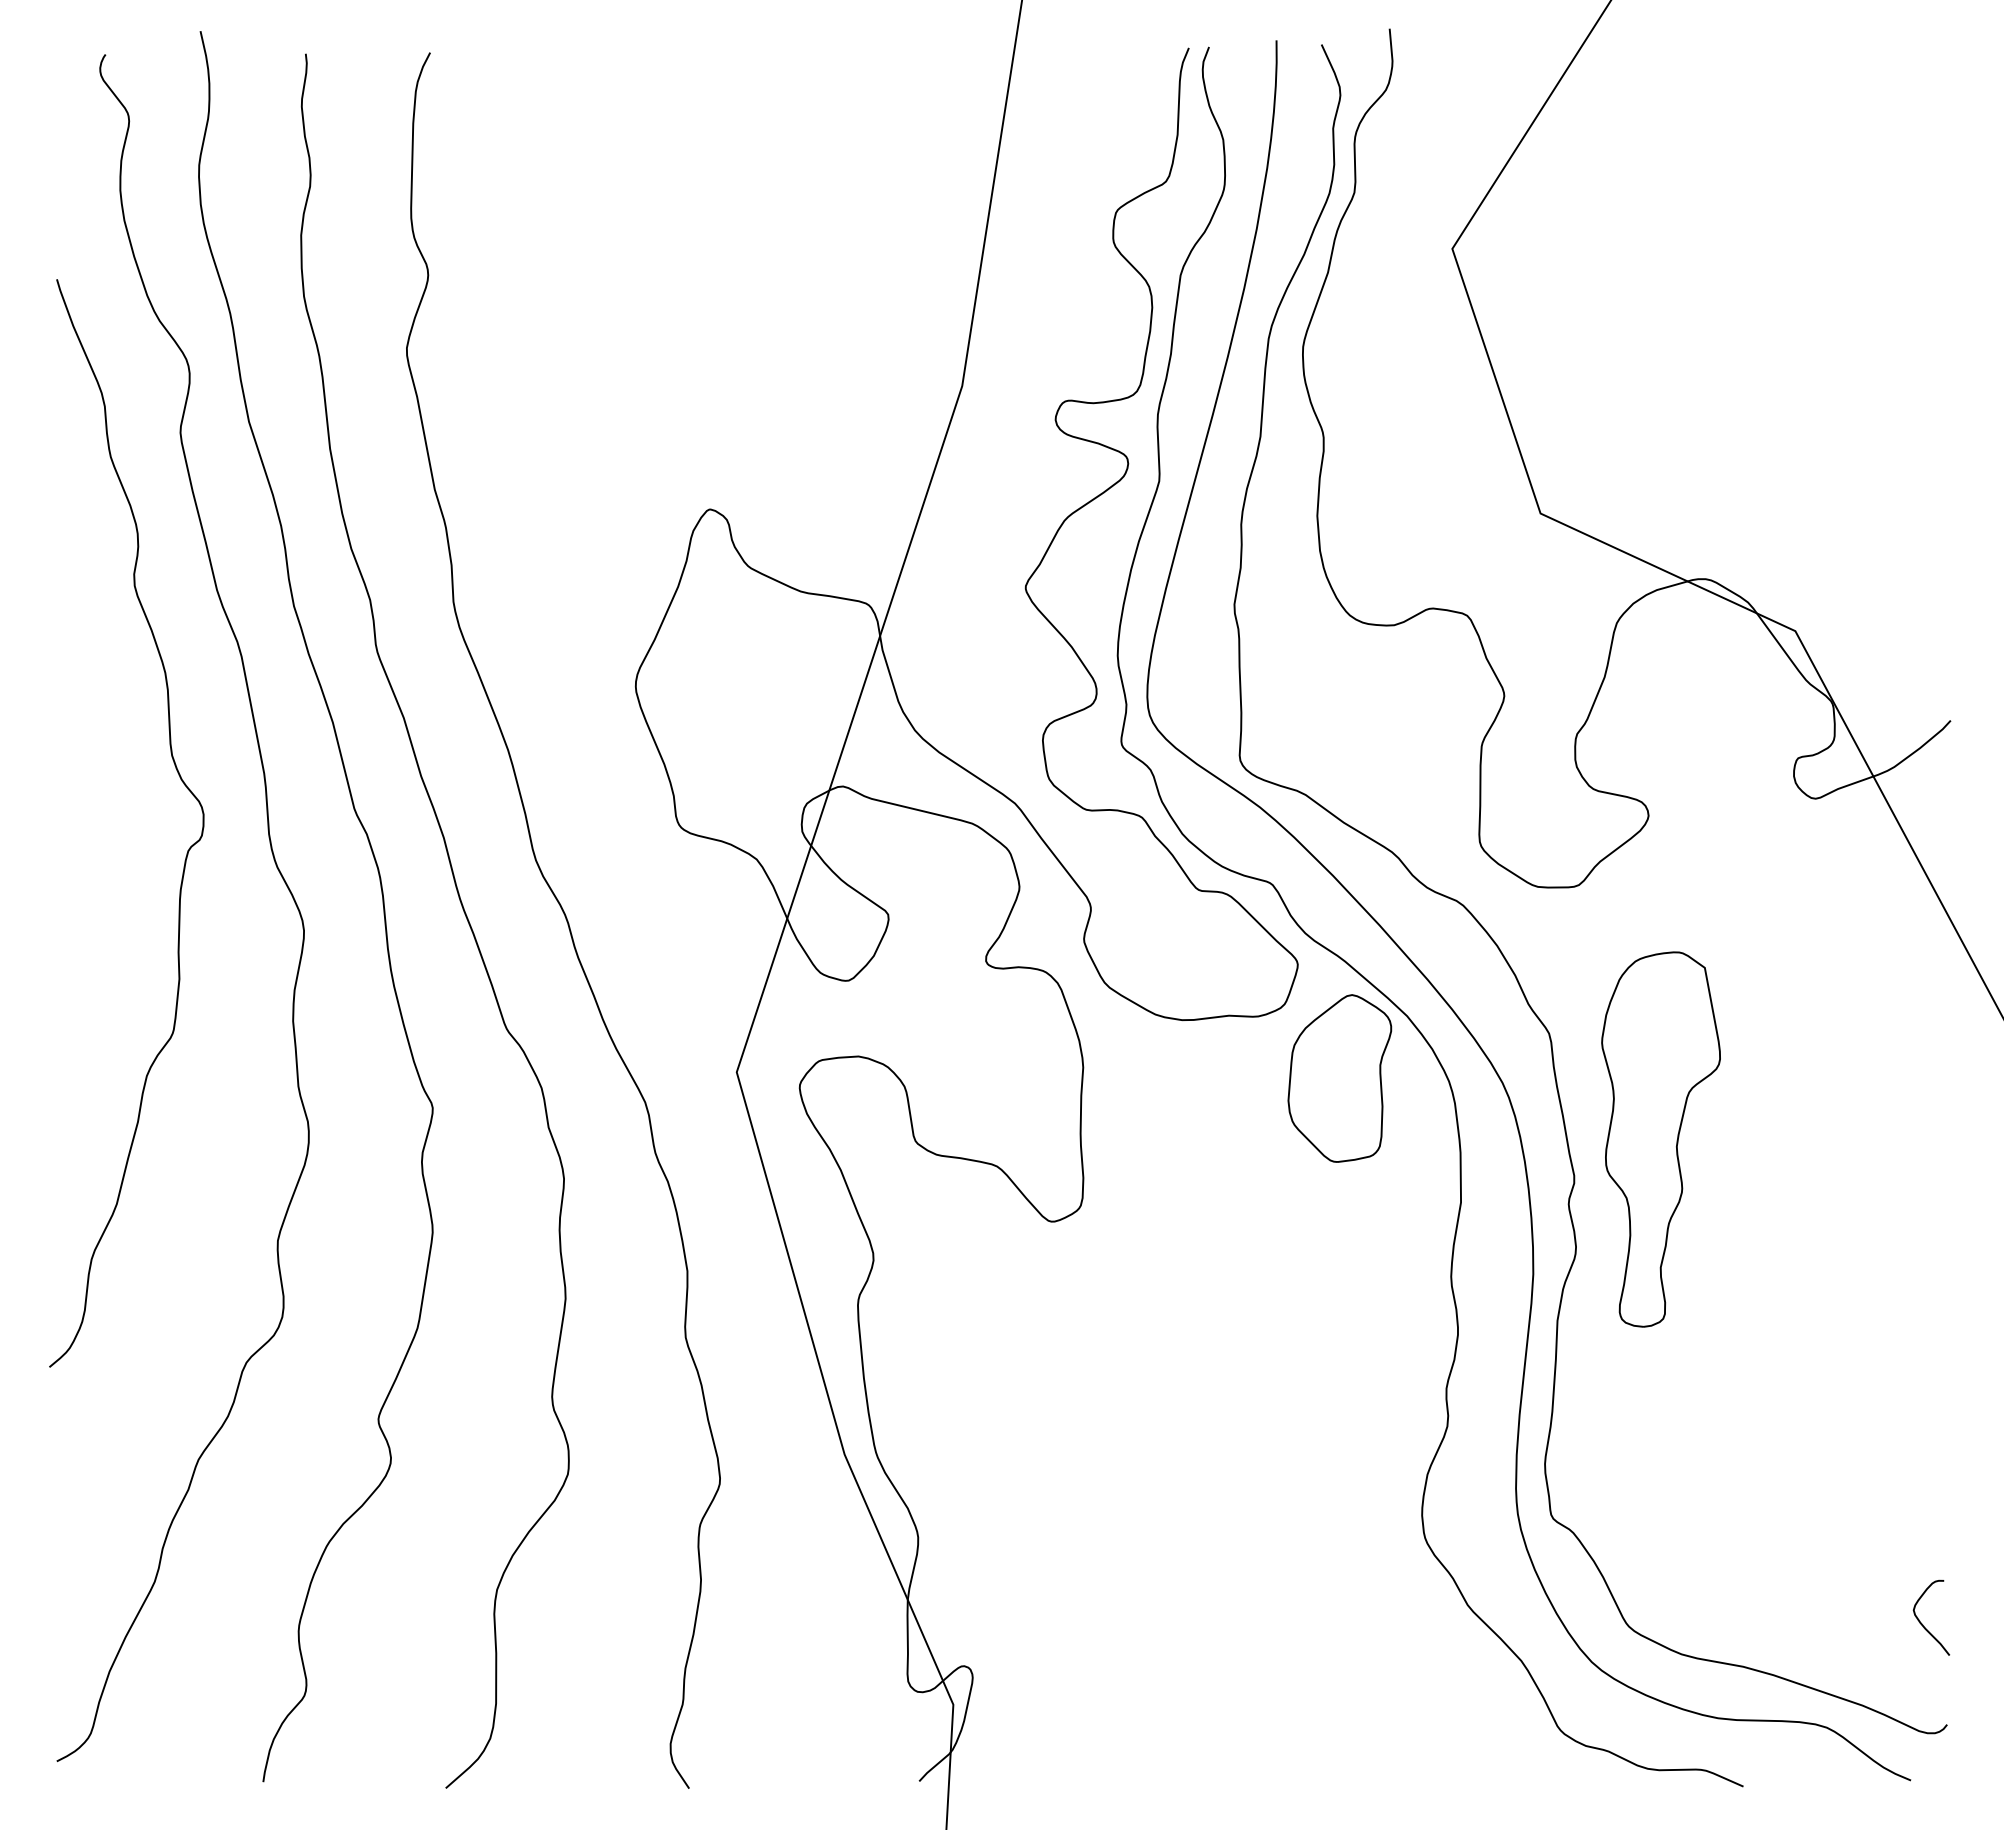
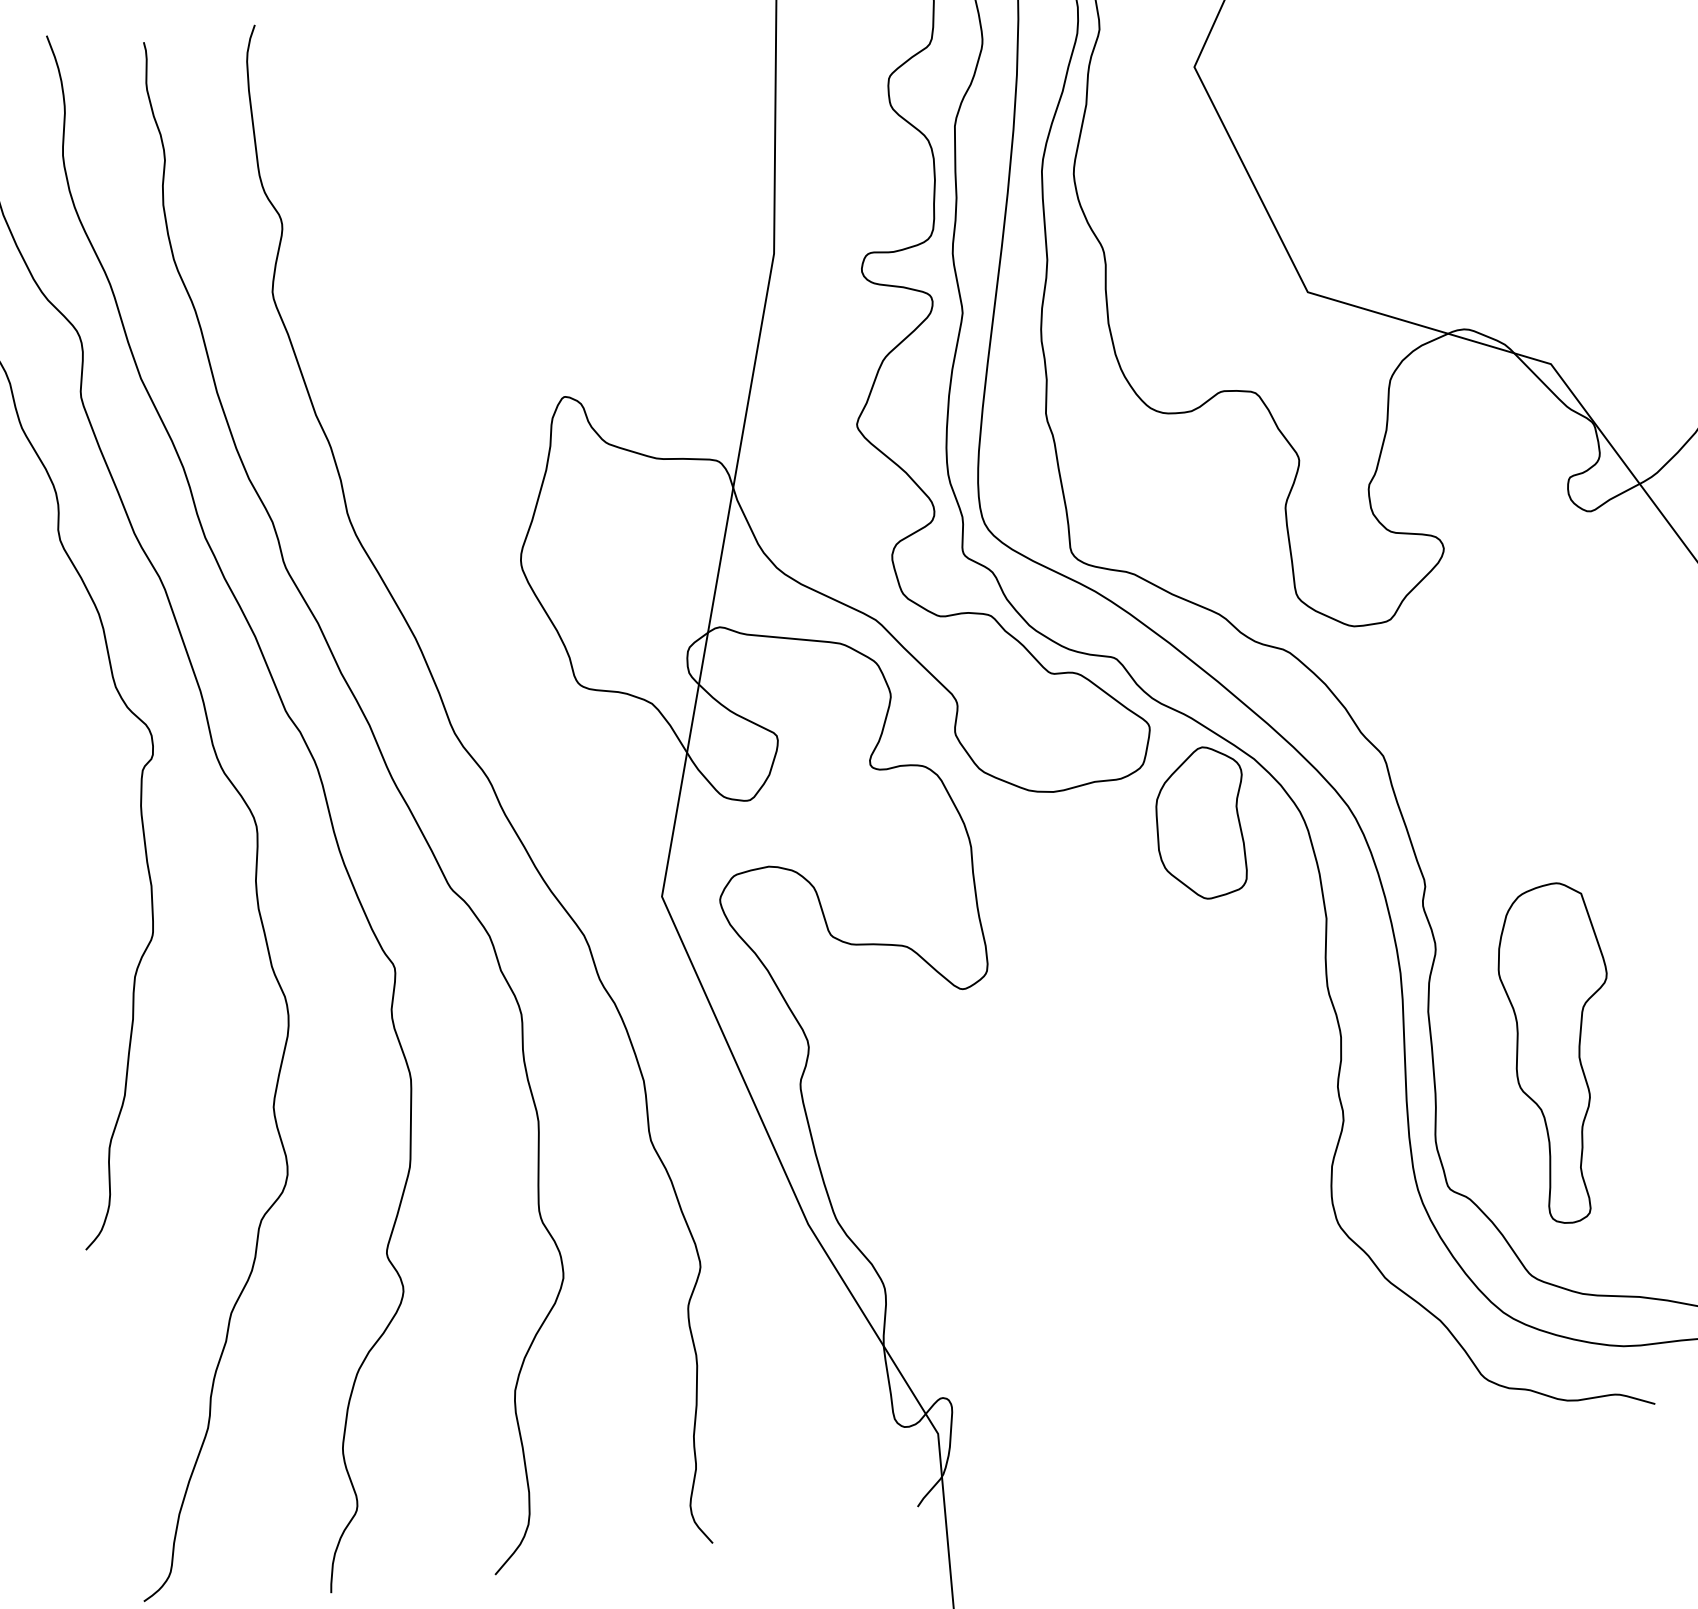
part: (1660, 1139) -> (1563, 1052), moved

